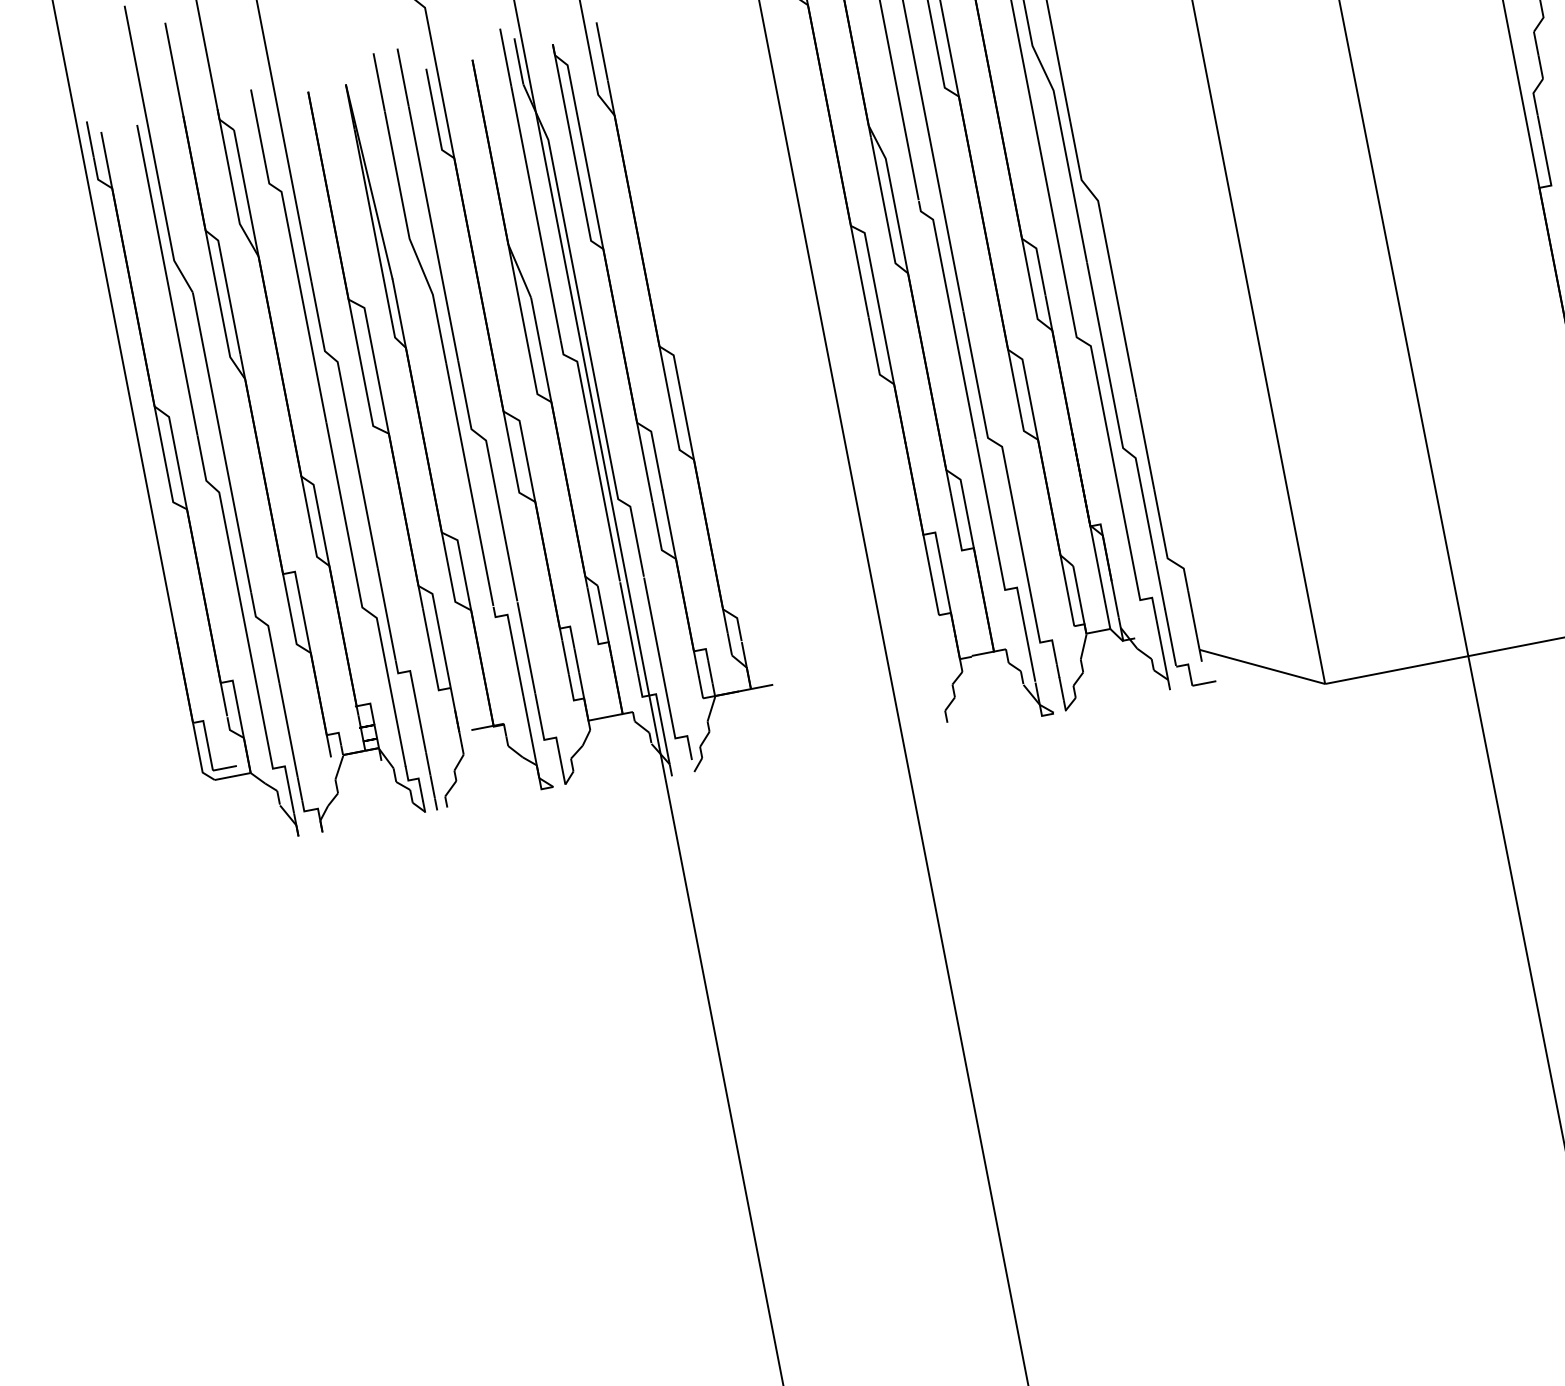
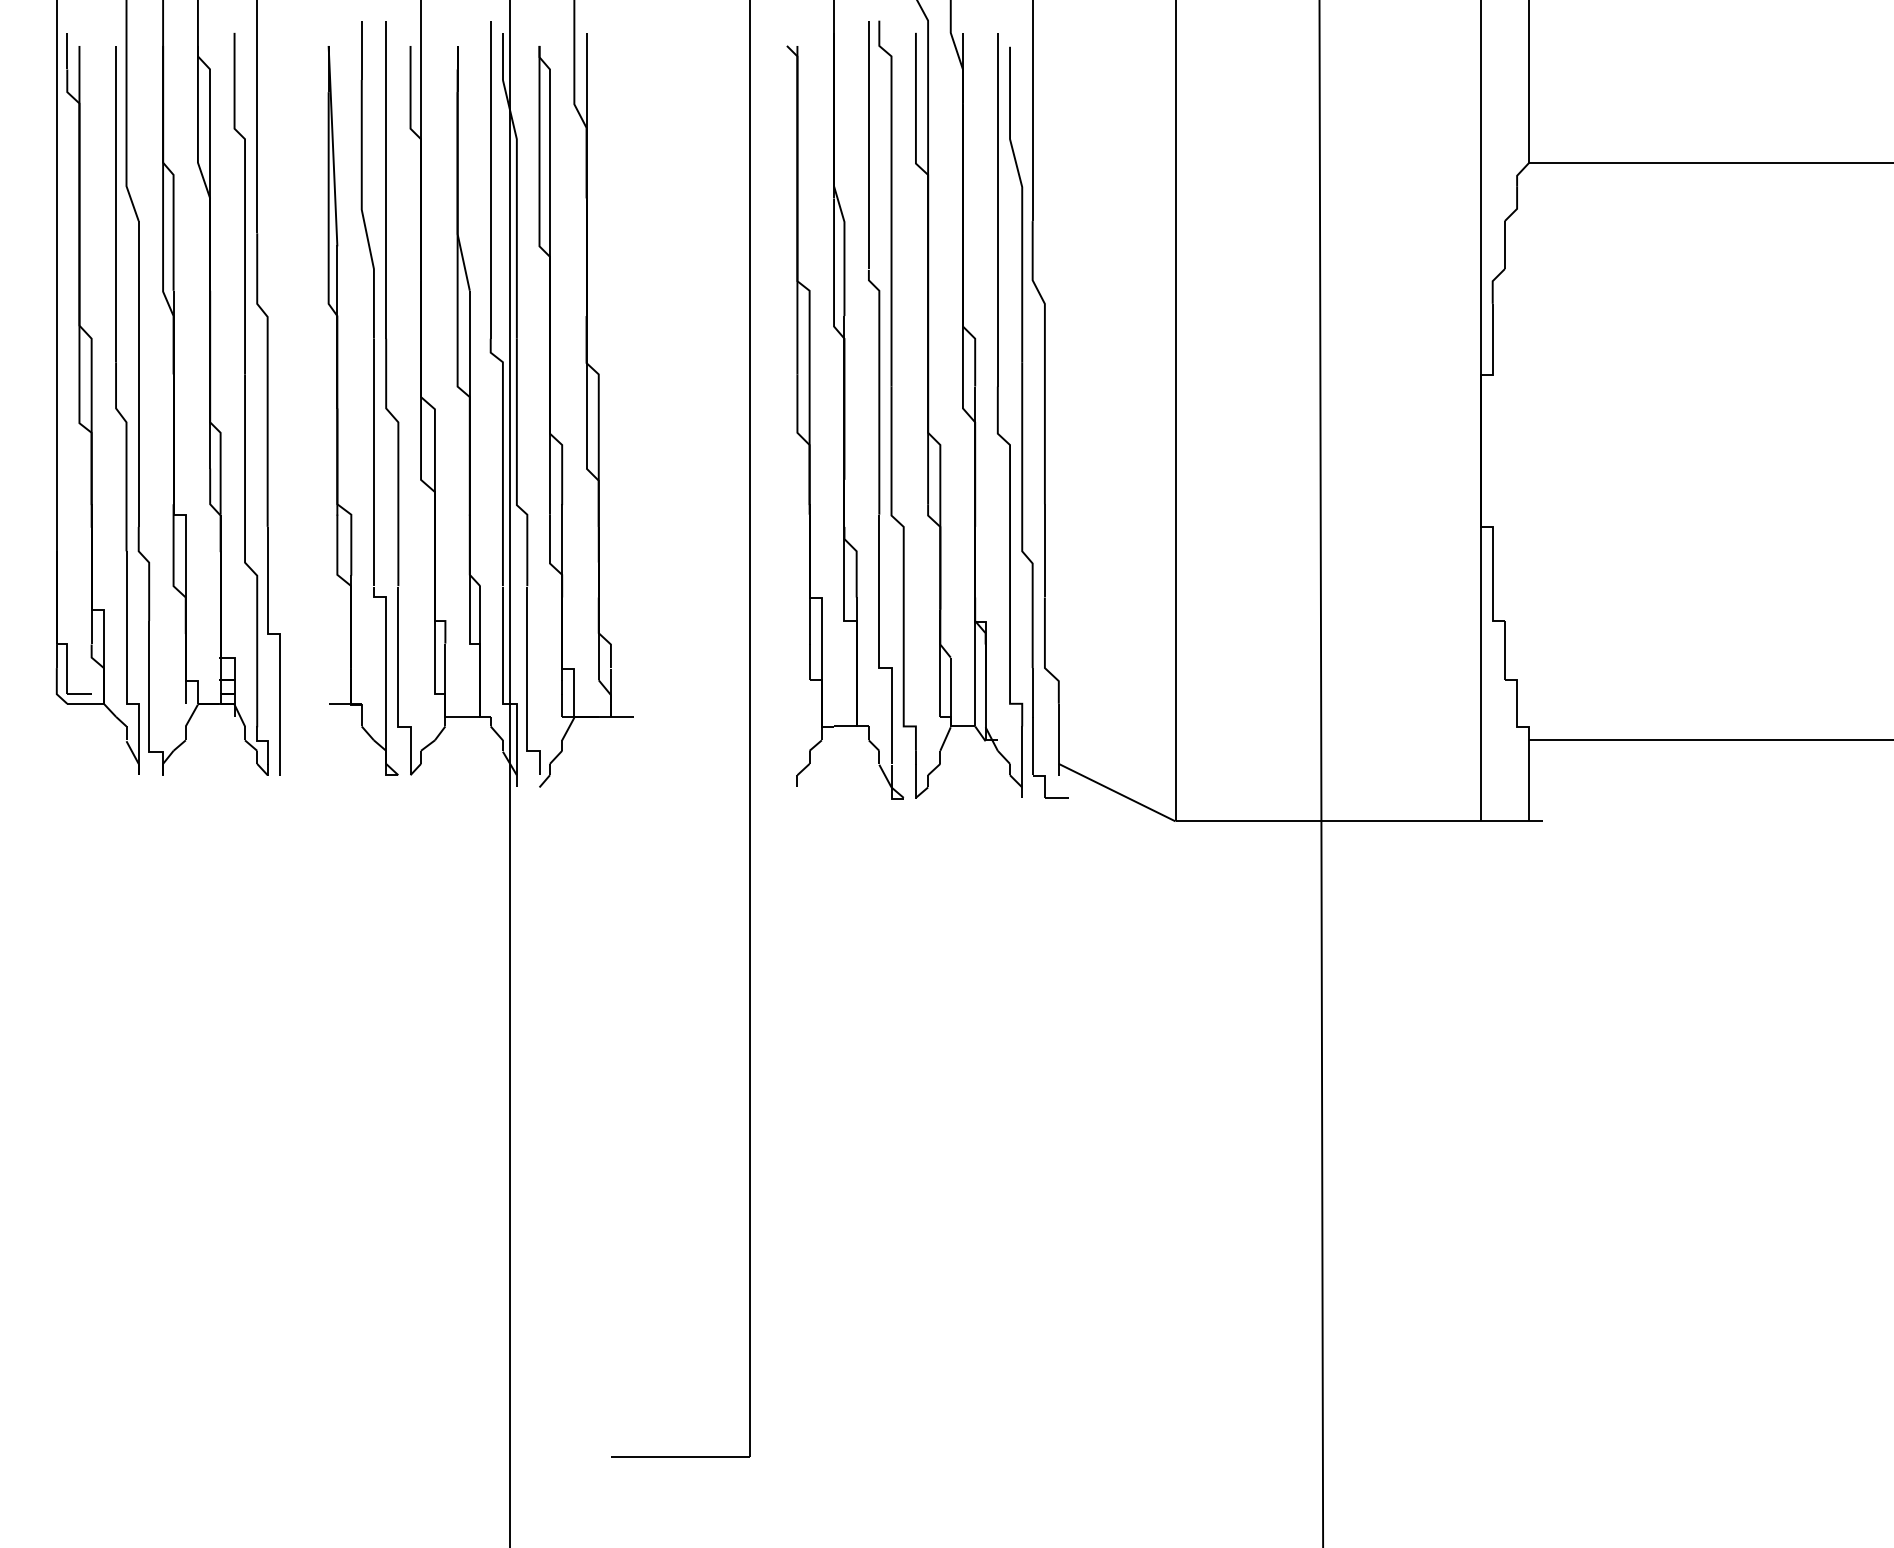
part: (390, 447) -> (303, 410), removed

